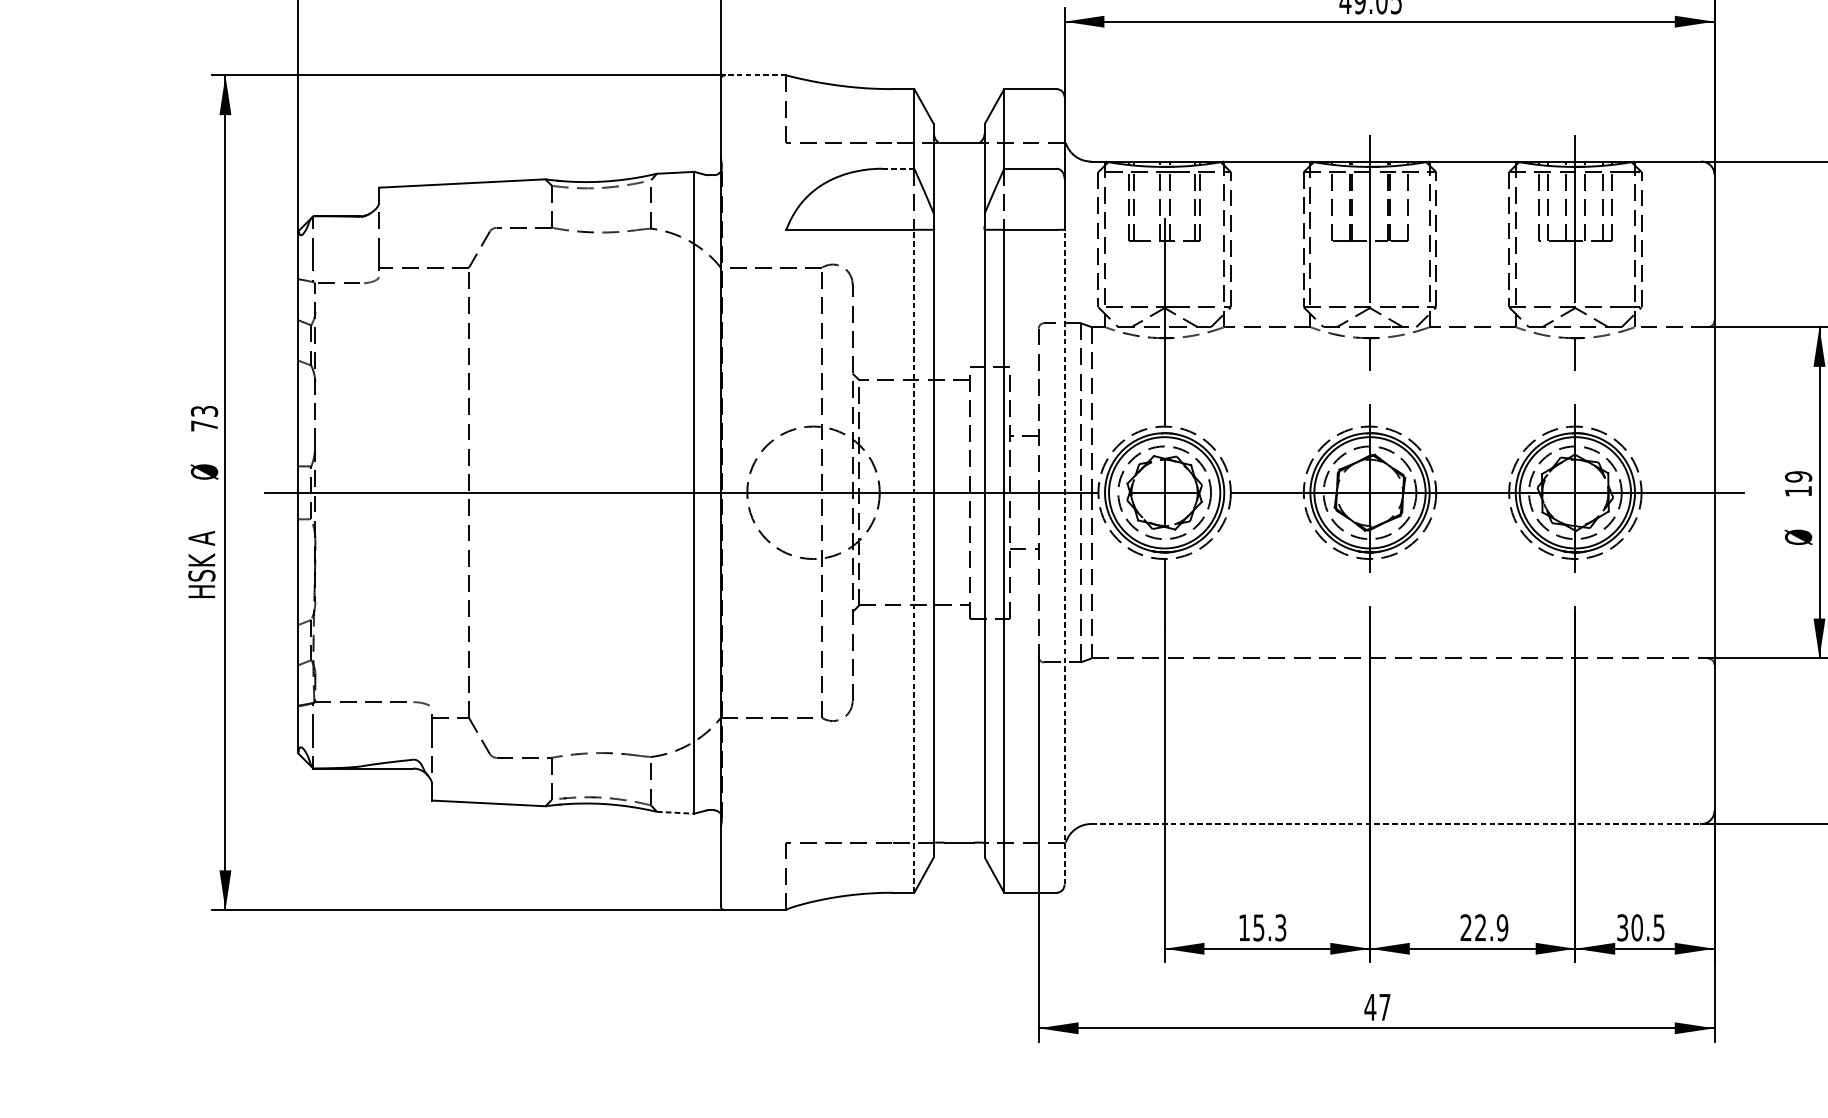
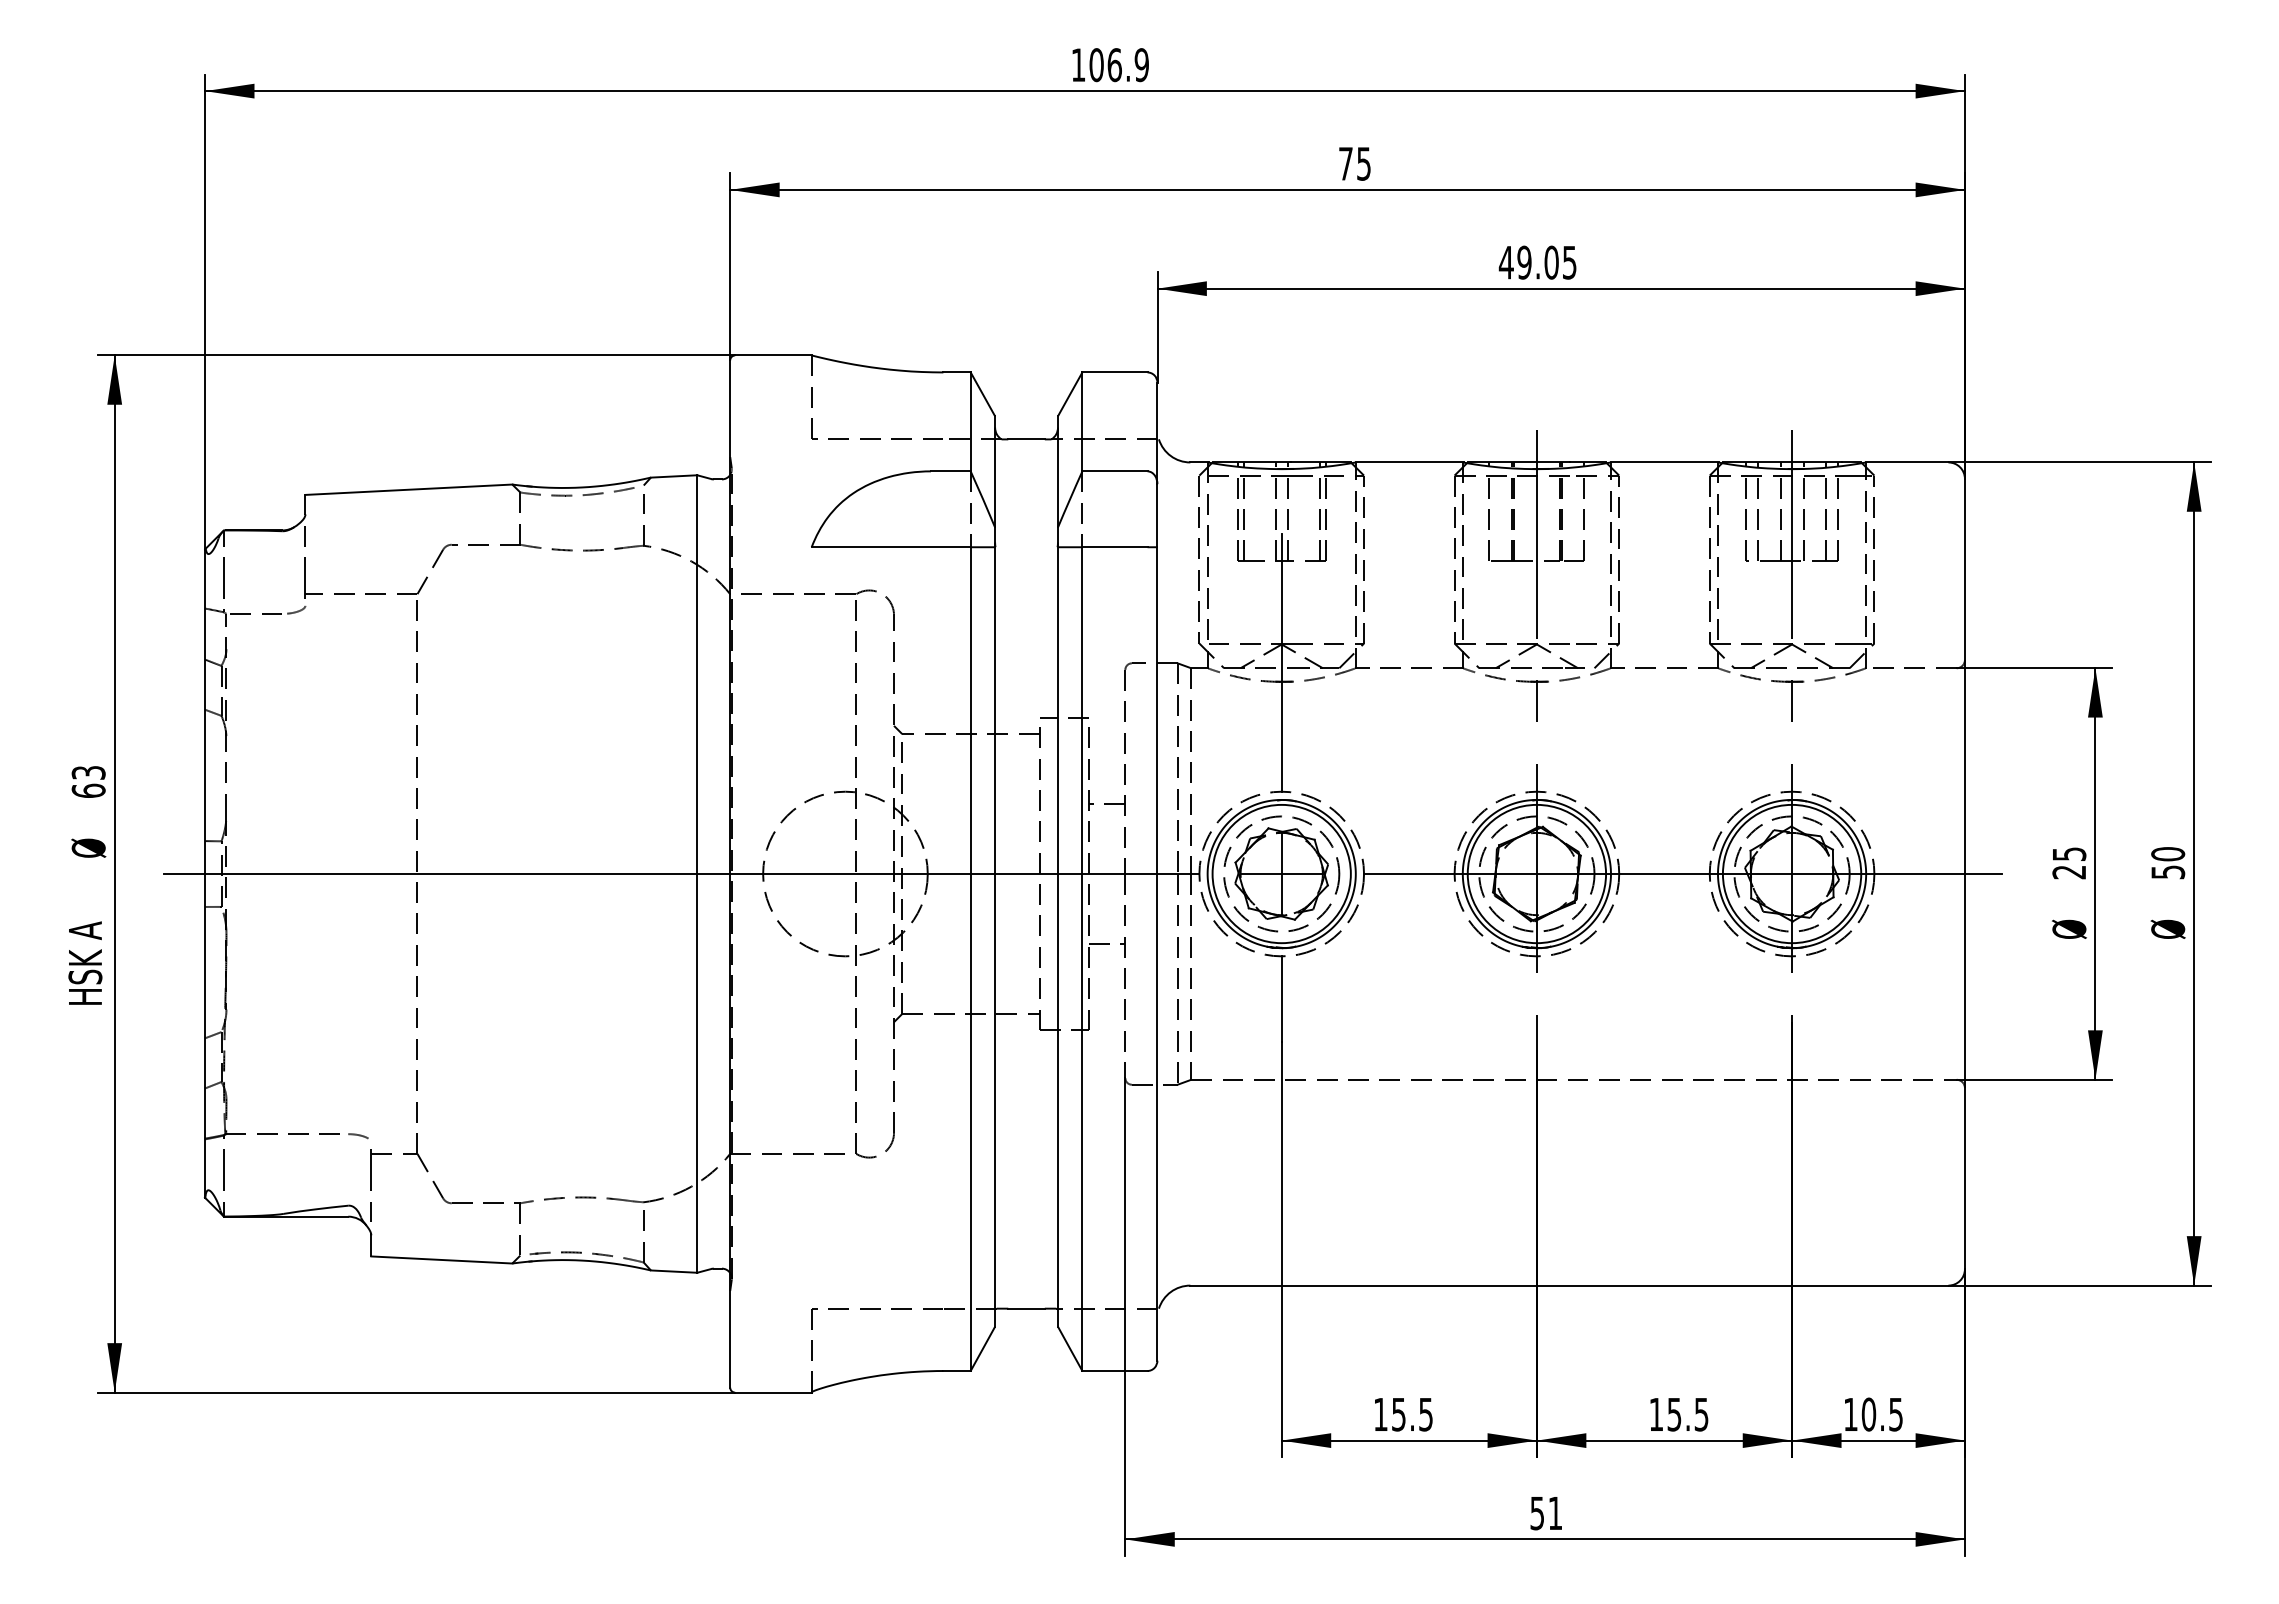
line: (755, 75) -> (773, 355), dashed -> solid
line: (898, 168) -> (950, 471), dashed -> solid
text: (204, 425) -> (88, 790), 73 -> 63
text: (1798, 484) -> (2069, 863), 19 -> 25
line: (1064, 556) -> (1157, 953), dashed -> solid
line: (914, 561) -> (970, 959), dashed -> solid
line: (675, 812) -> (674, 1271), dashed -> solid
line: (1396, 823) -> (1569, 1285), dashed -> solid
text: (1280, 926) -> (1425, 1413), 15.3 -> 15.5
text: (1483, 927) -> (1678, 1414), 22.9 -> 15.5
text: (1622, 927) -> (1850, 1414), 30.5 -> 10.5
text: (1376, 1007) -> (1545, 1513), 47 -> 51

